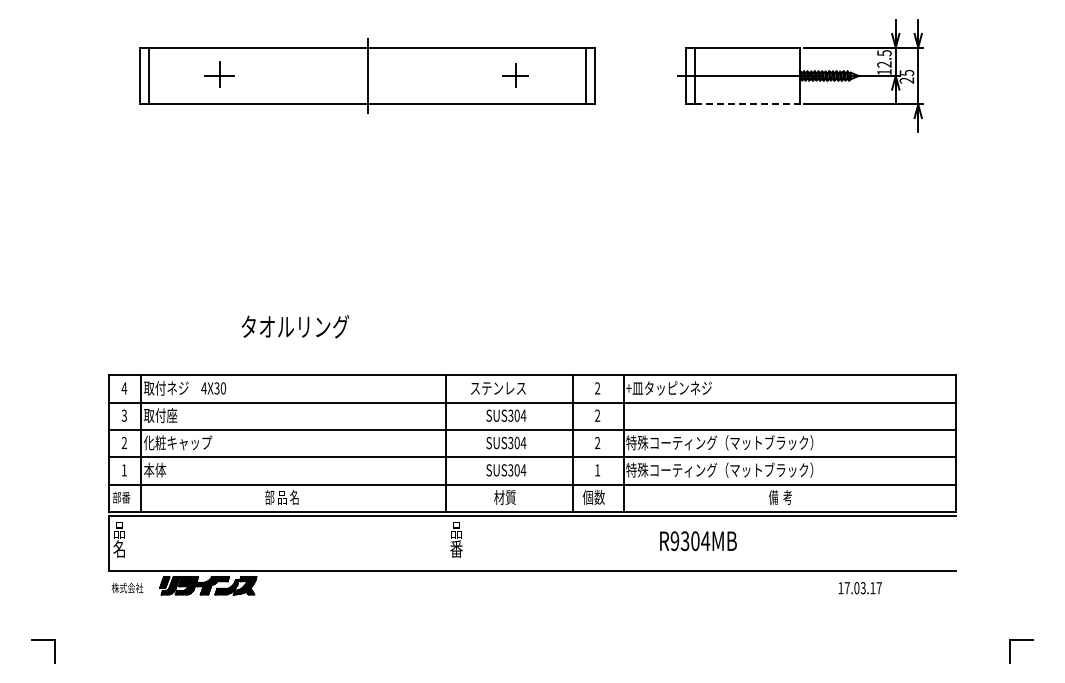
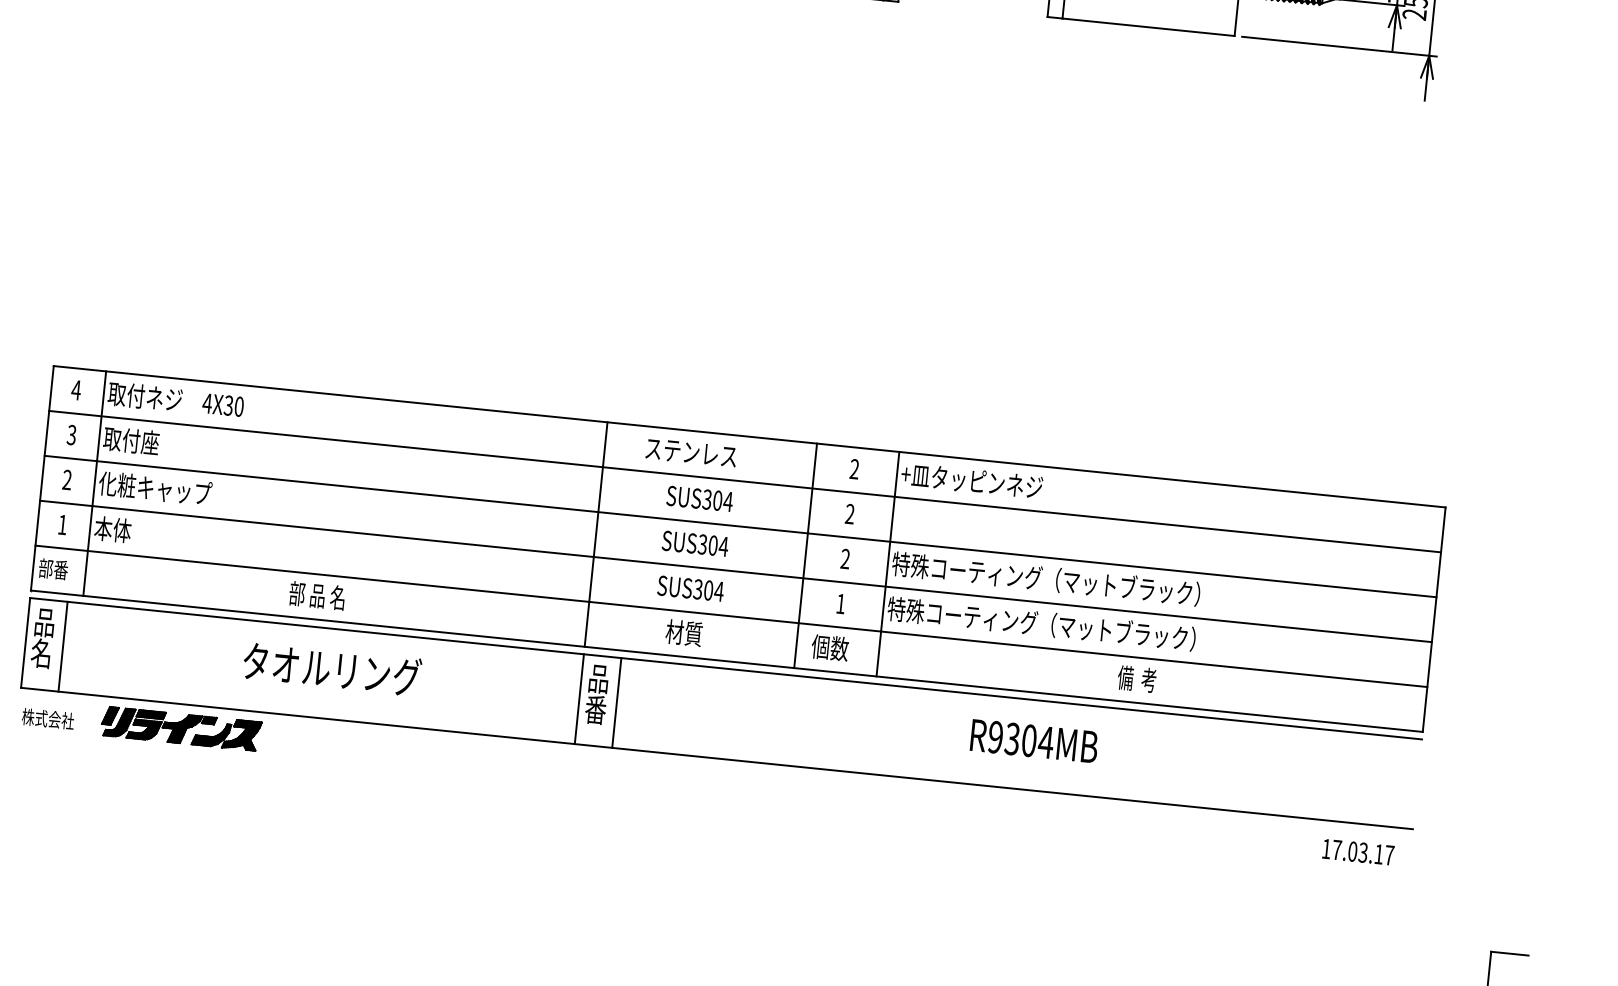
line: (748, 104) -> (1150, 27), dashed -> solid
text: (295, 326) -> (332, 668), moved
text: (698, 541) -> (1034, 741), moved
line: (132, 543) -> (63, 646), added
line: (446, 543) -> (580, 698), added
line: (468, 543) -> (616, 702), added
text: (859, 588) -> (1357, 852), moved

